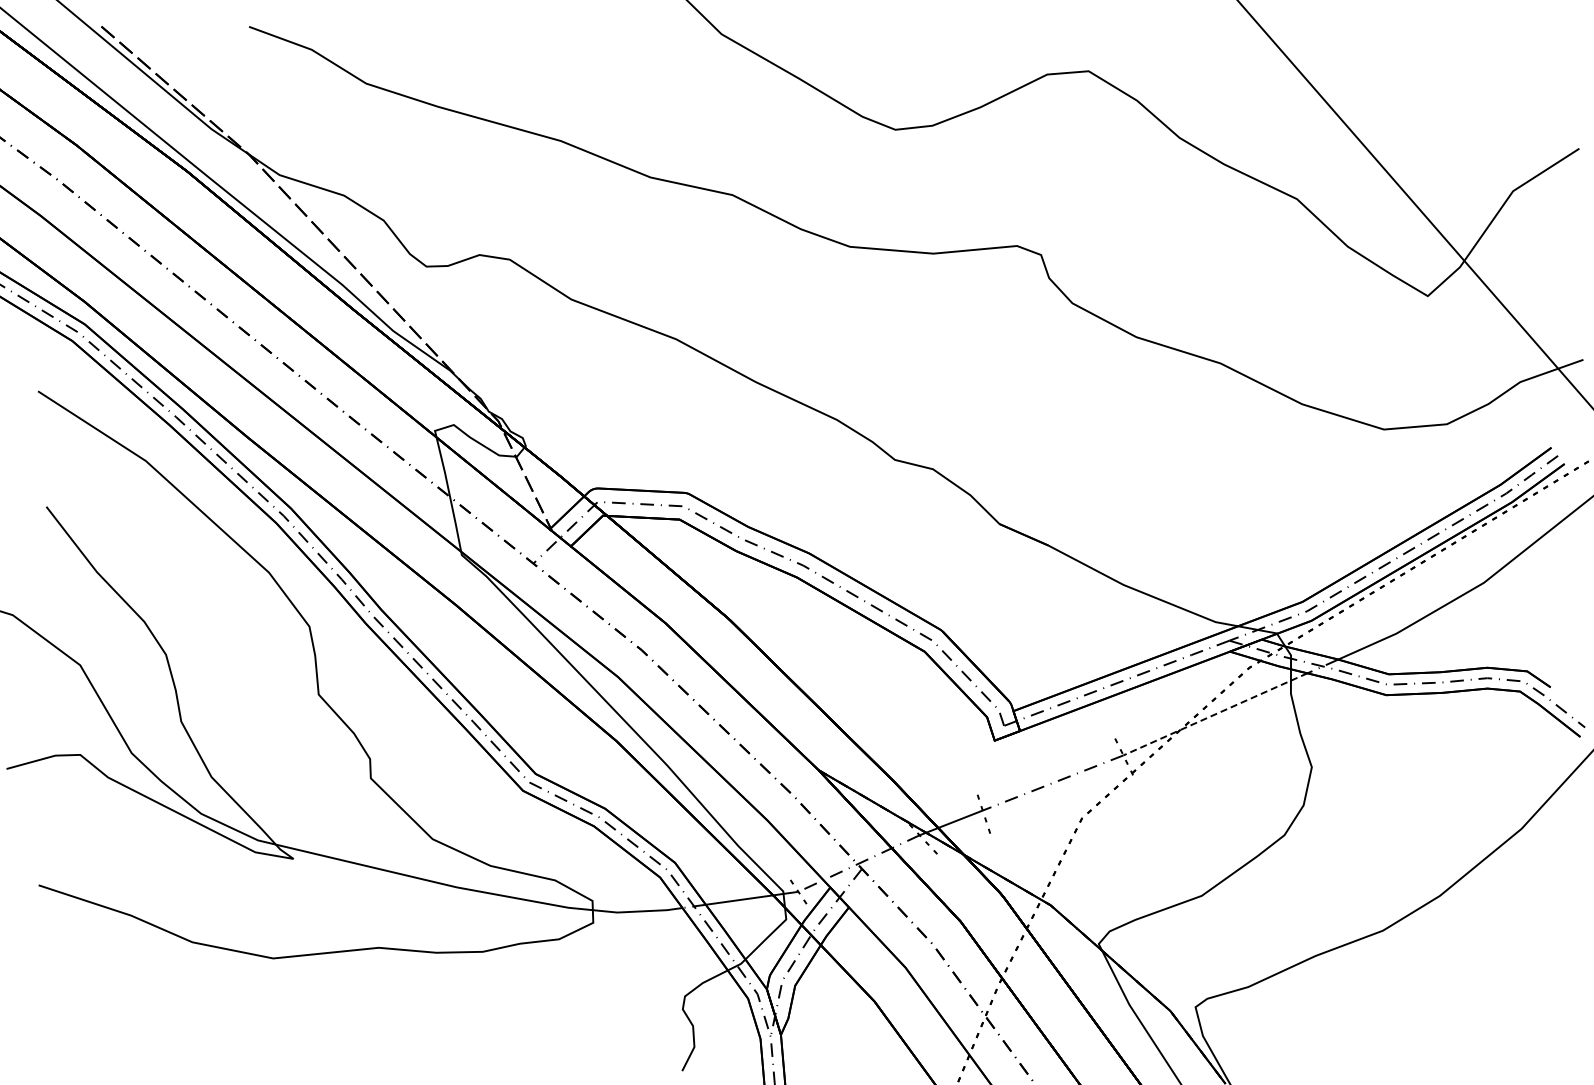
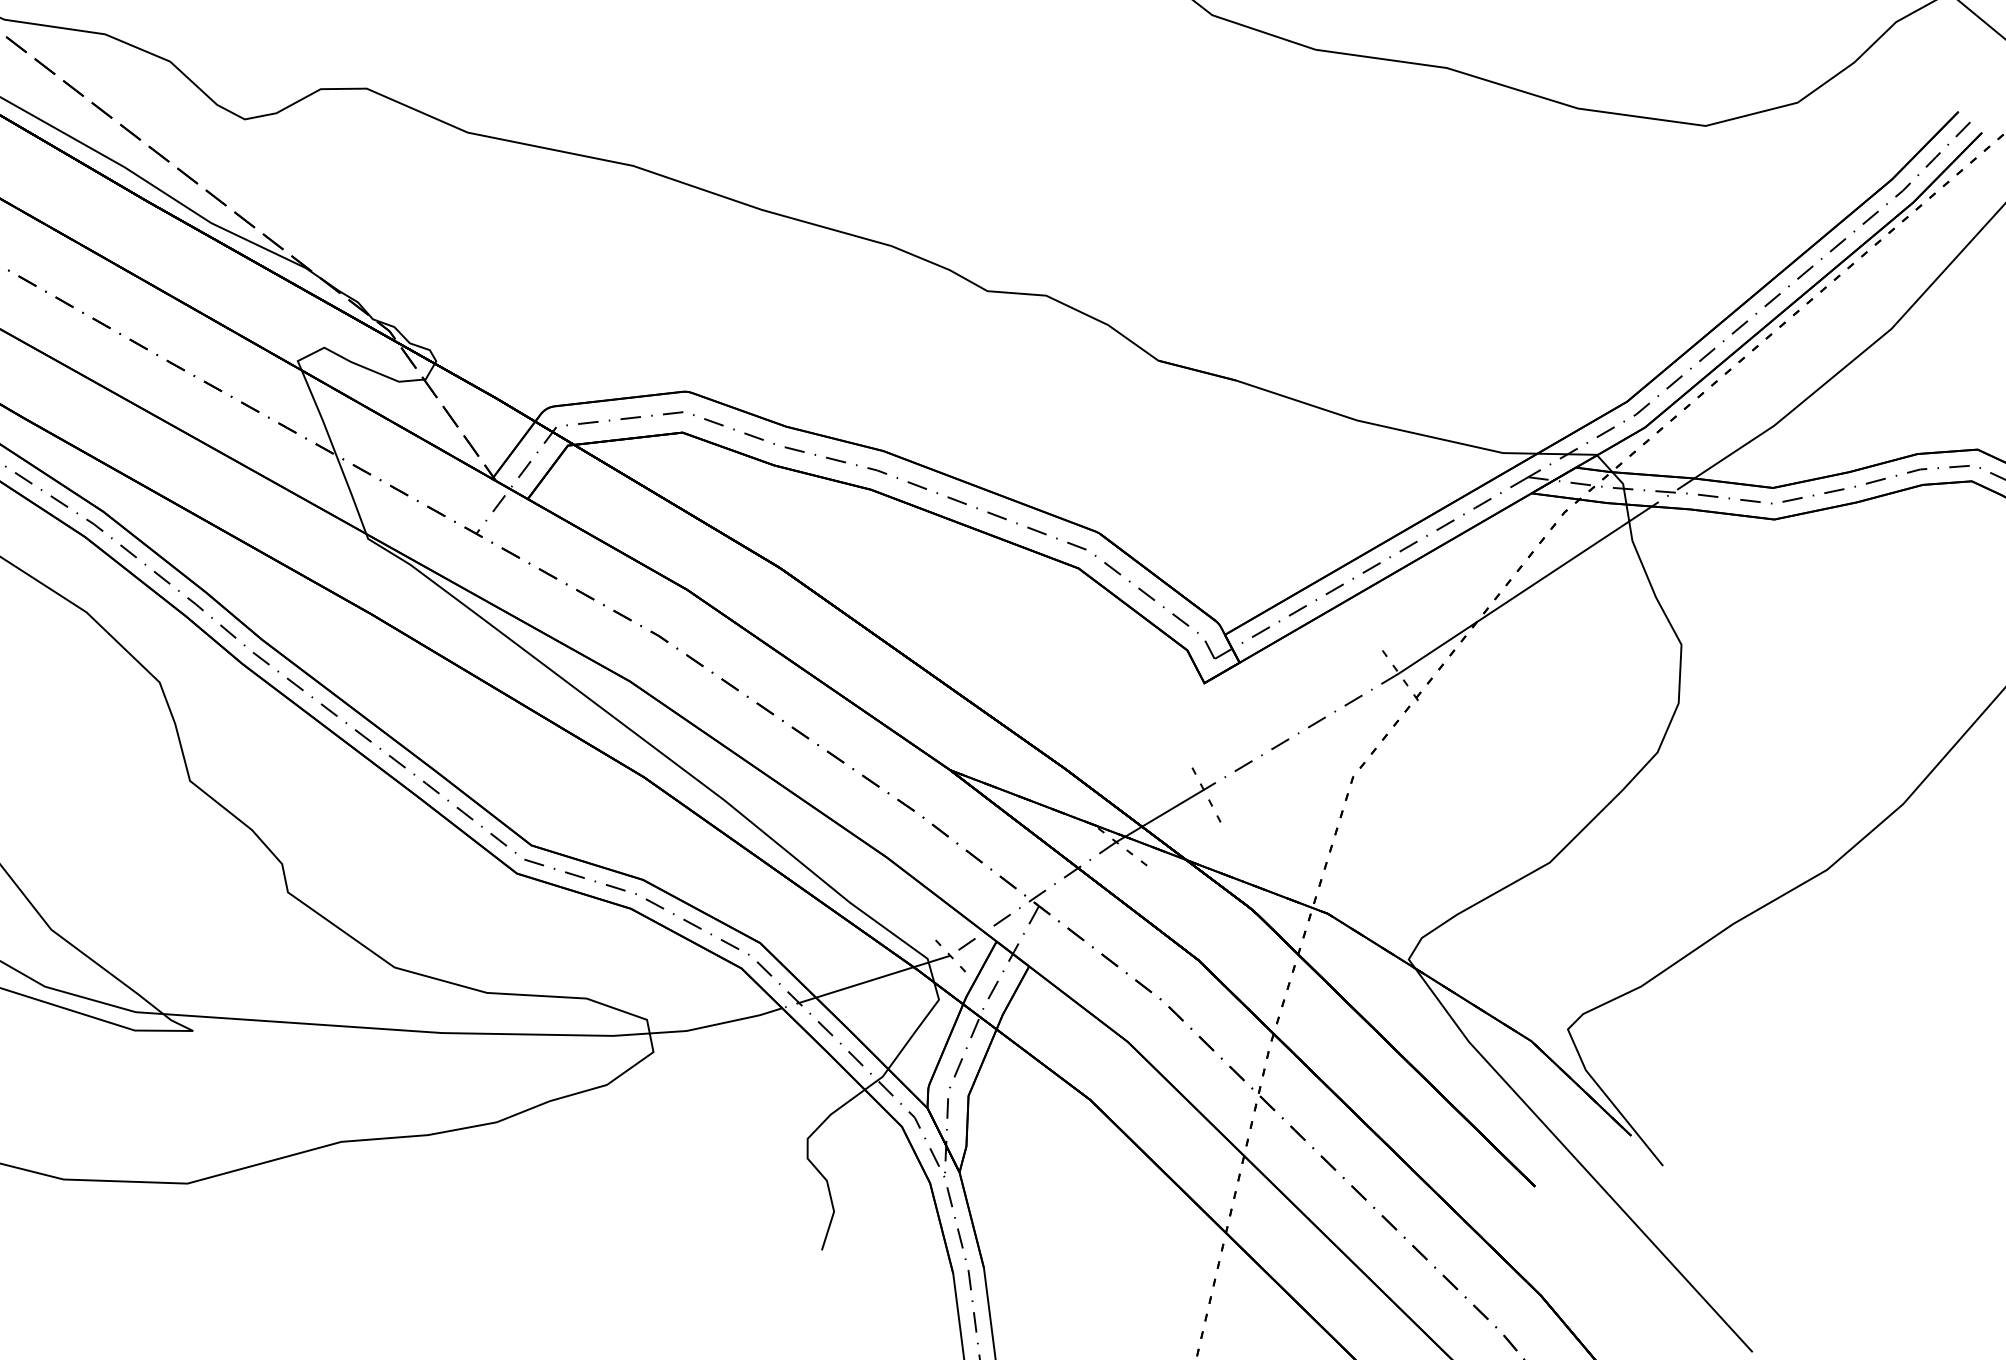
line: (1215, 714) -> (1525, 590), dashed -> solid

